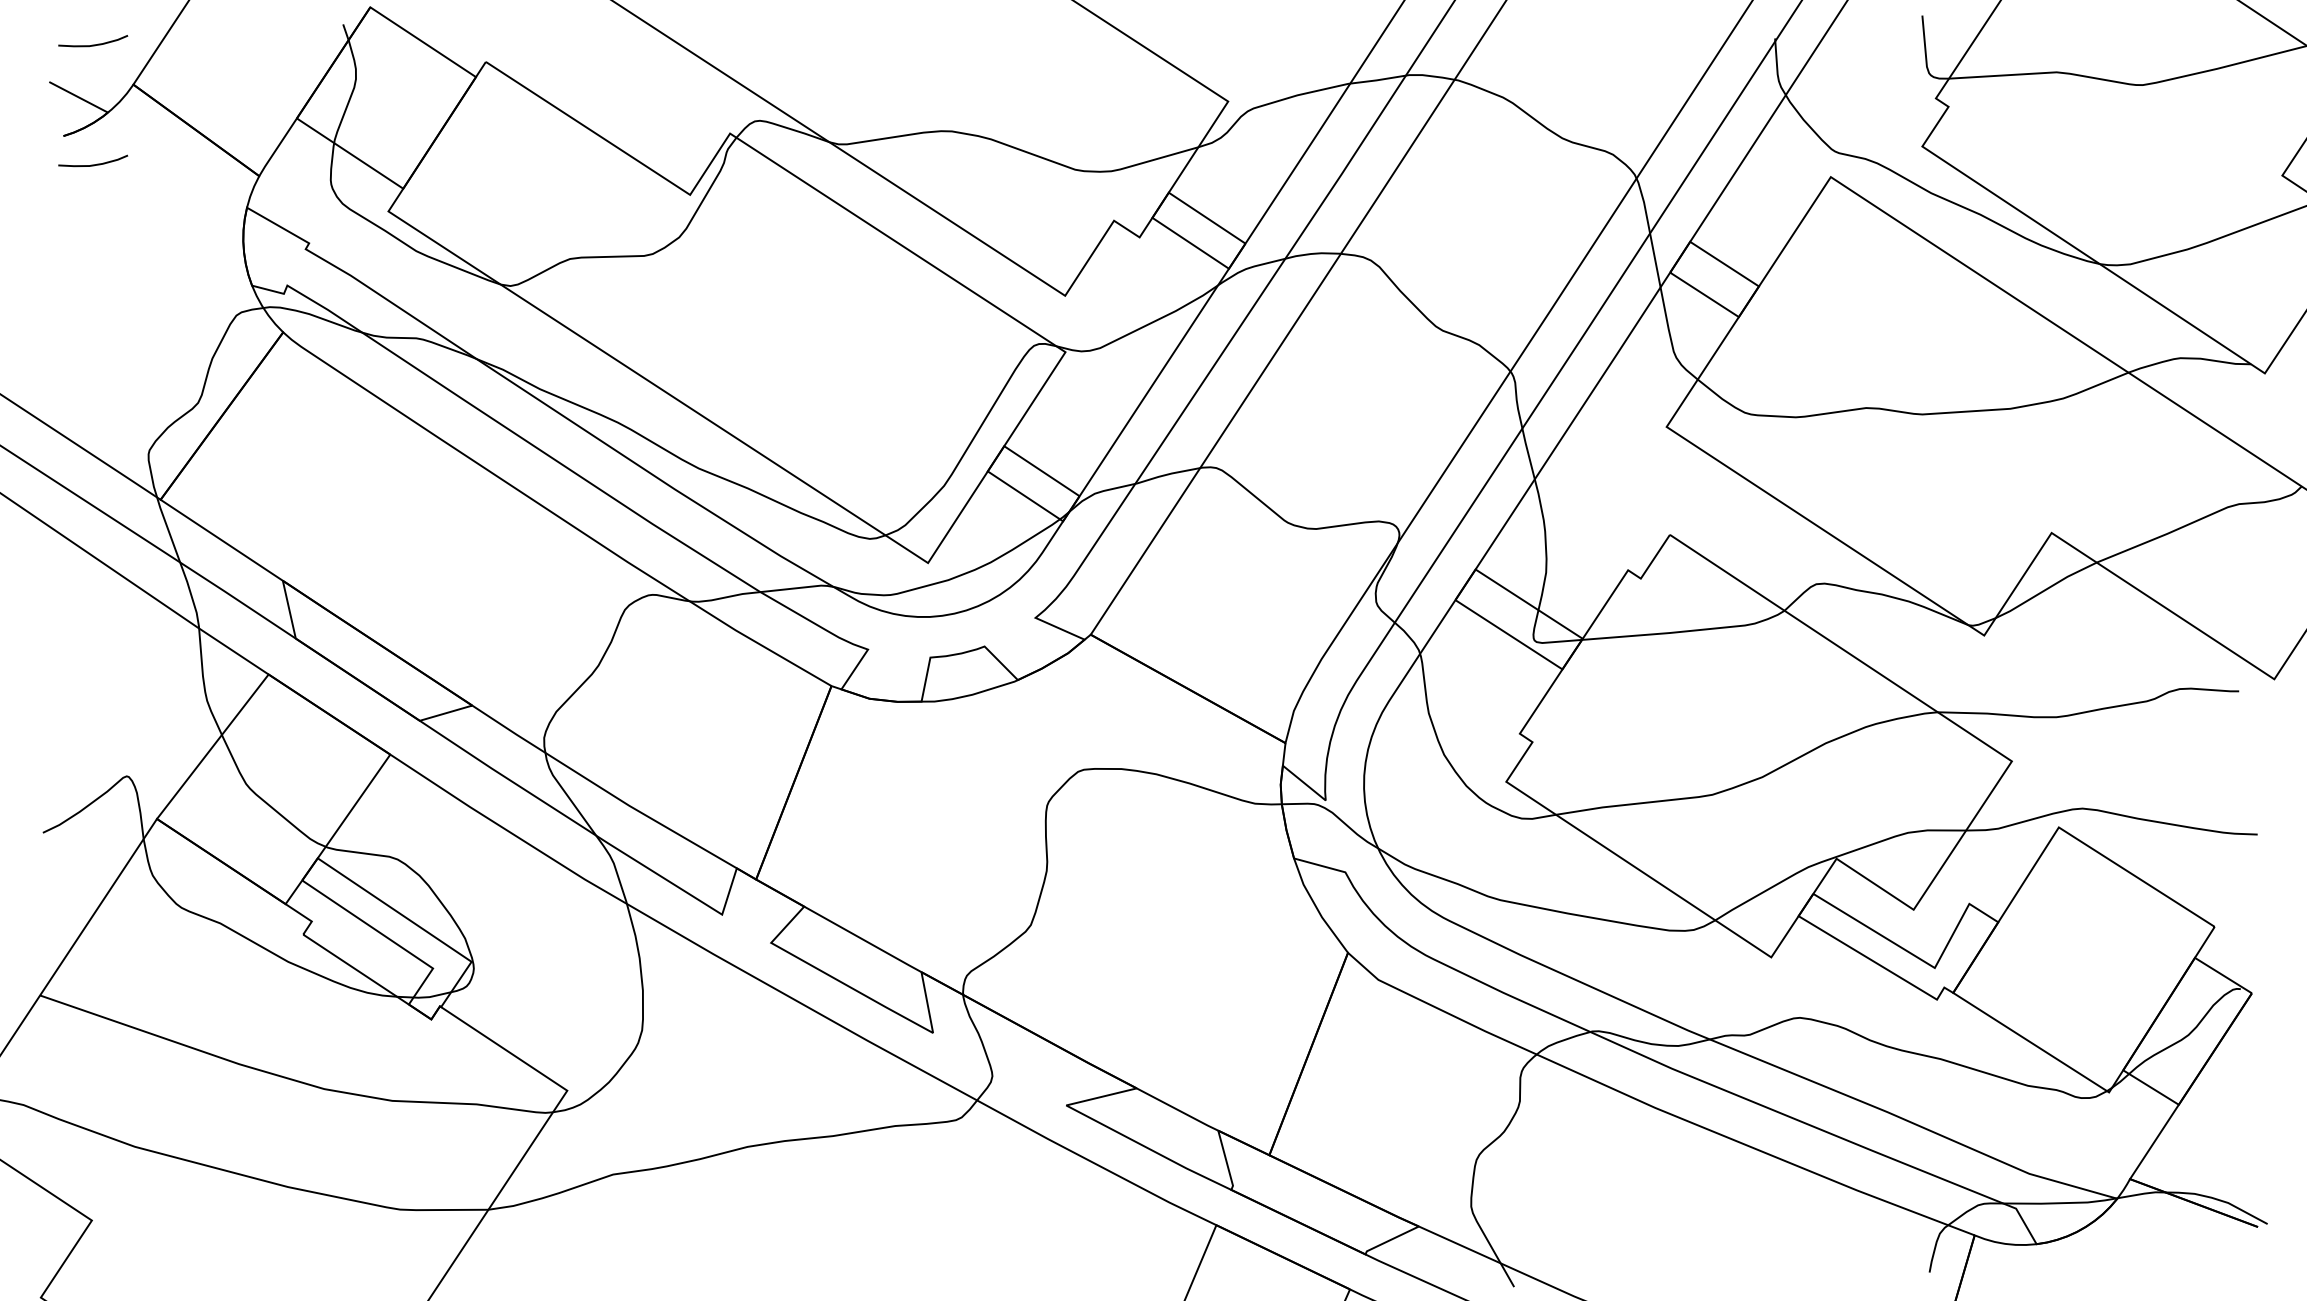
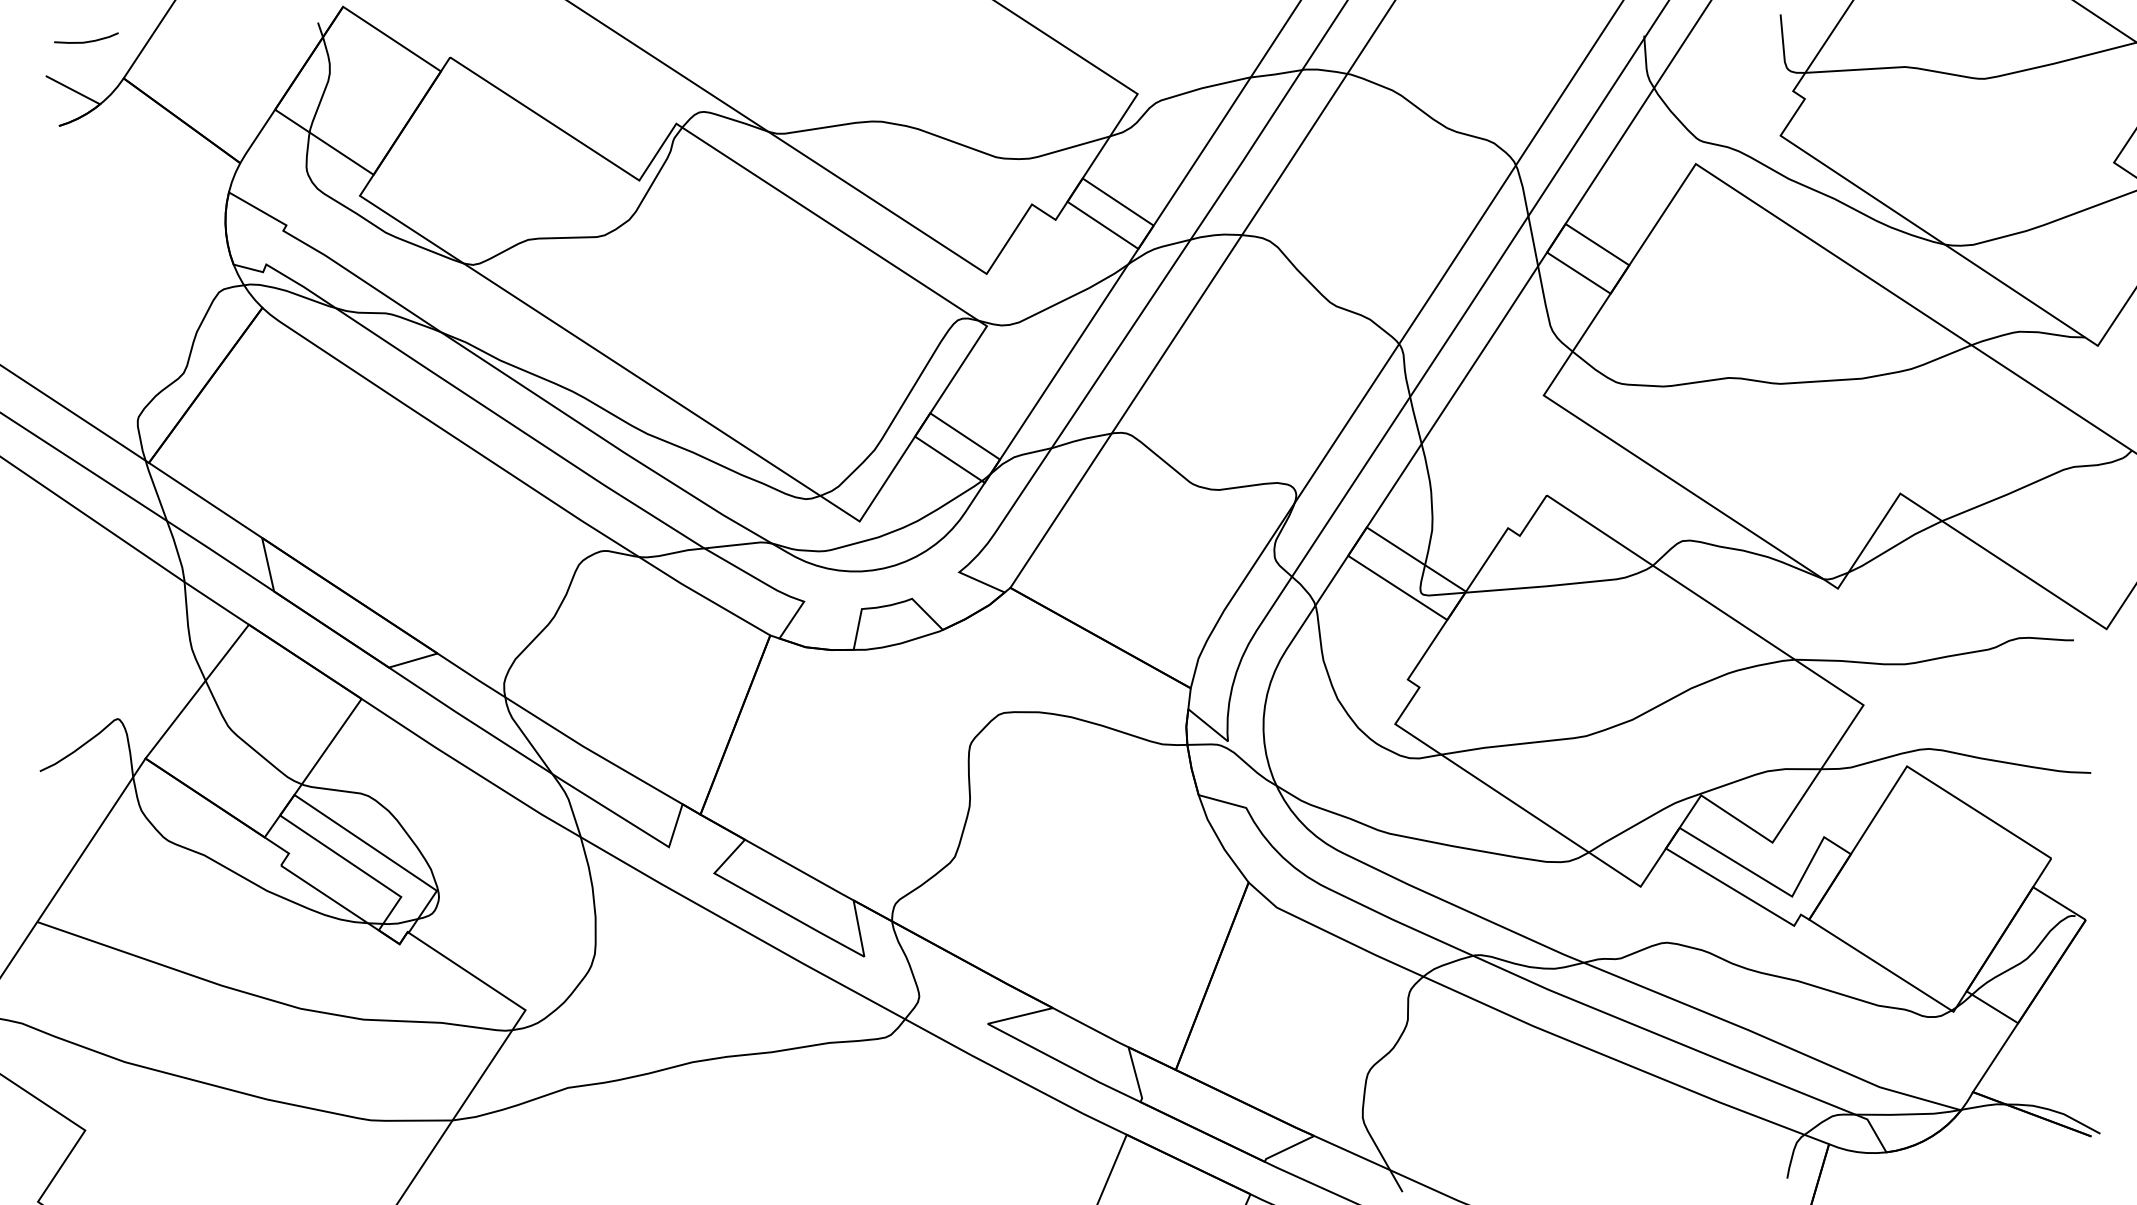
curve: (93, 164) -> (86, 152), removed

